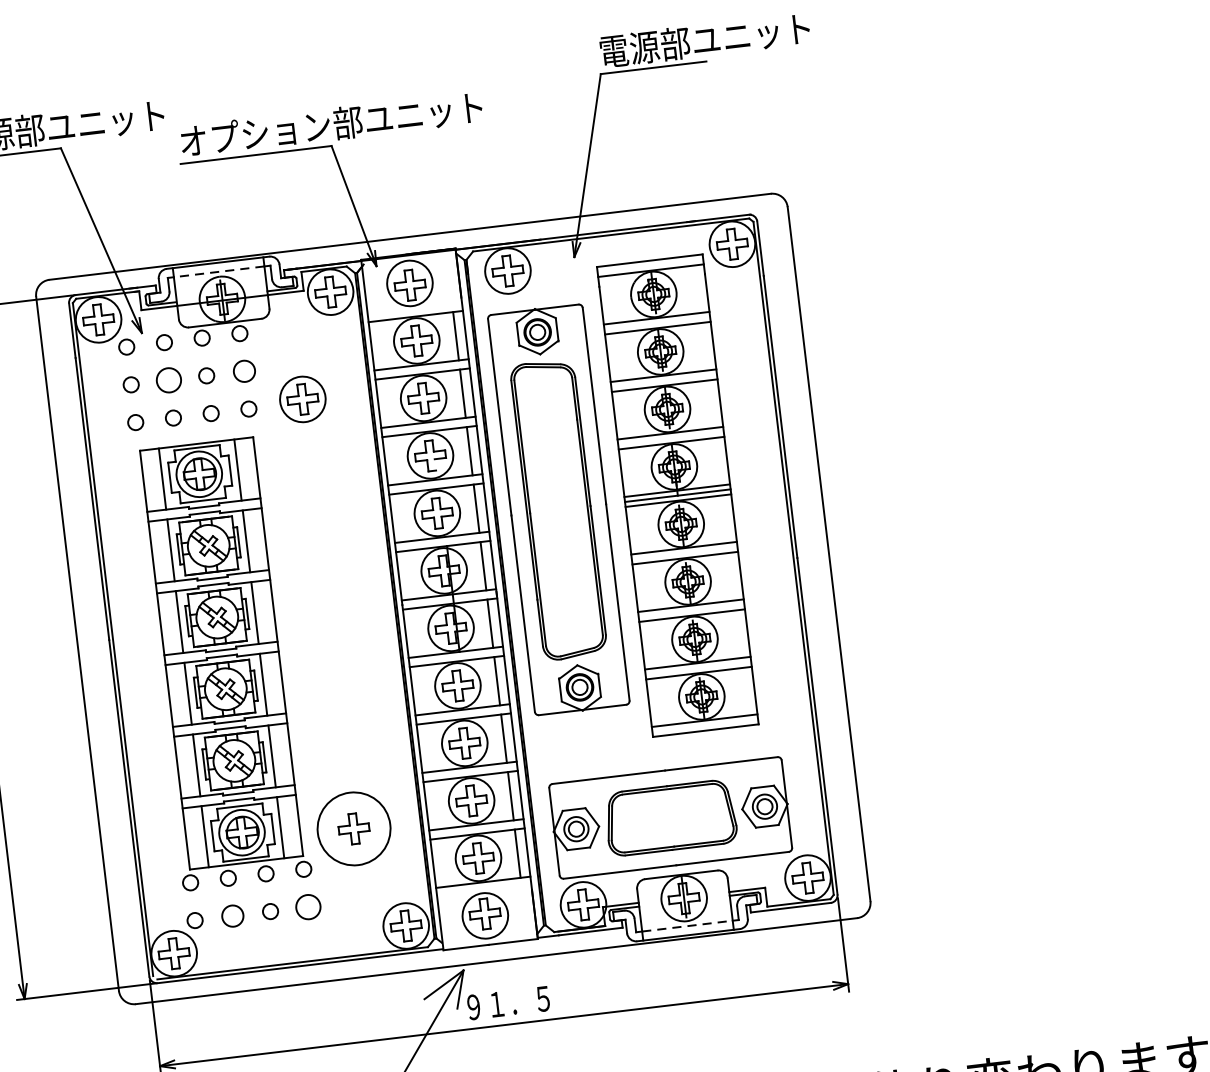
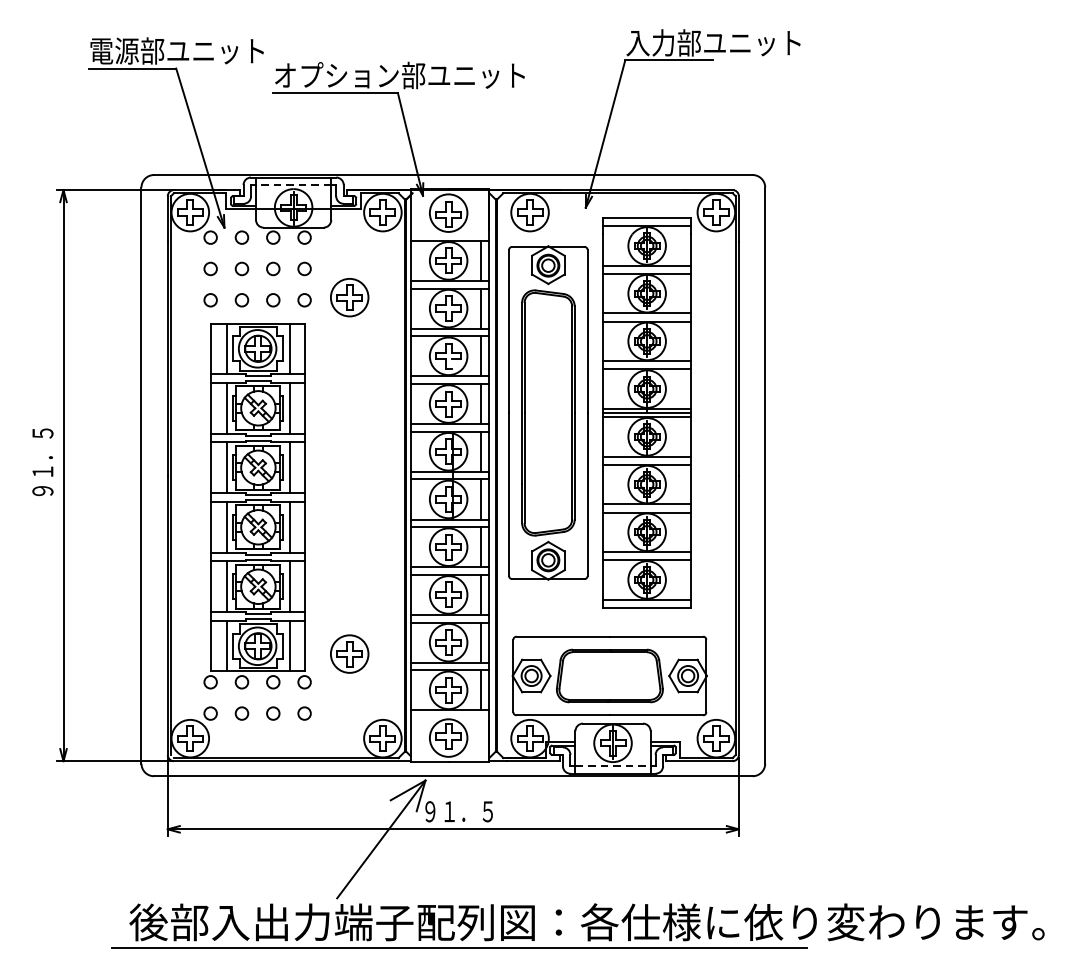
text: (628, 48) -> (650, 42), 電源部ユニット -> 入力部ユニット
circle: (244, 370) -> (304, 268), size x0.71
circle: (168, 379) -> (241, 268), size x0.62
circle: (353, 828) -> (349, 653), size x0.62
circle: (308, 906) -> (304, 713), size x0.62
circle: (232, 916) -> (241, 713), size x0.71

